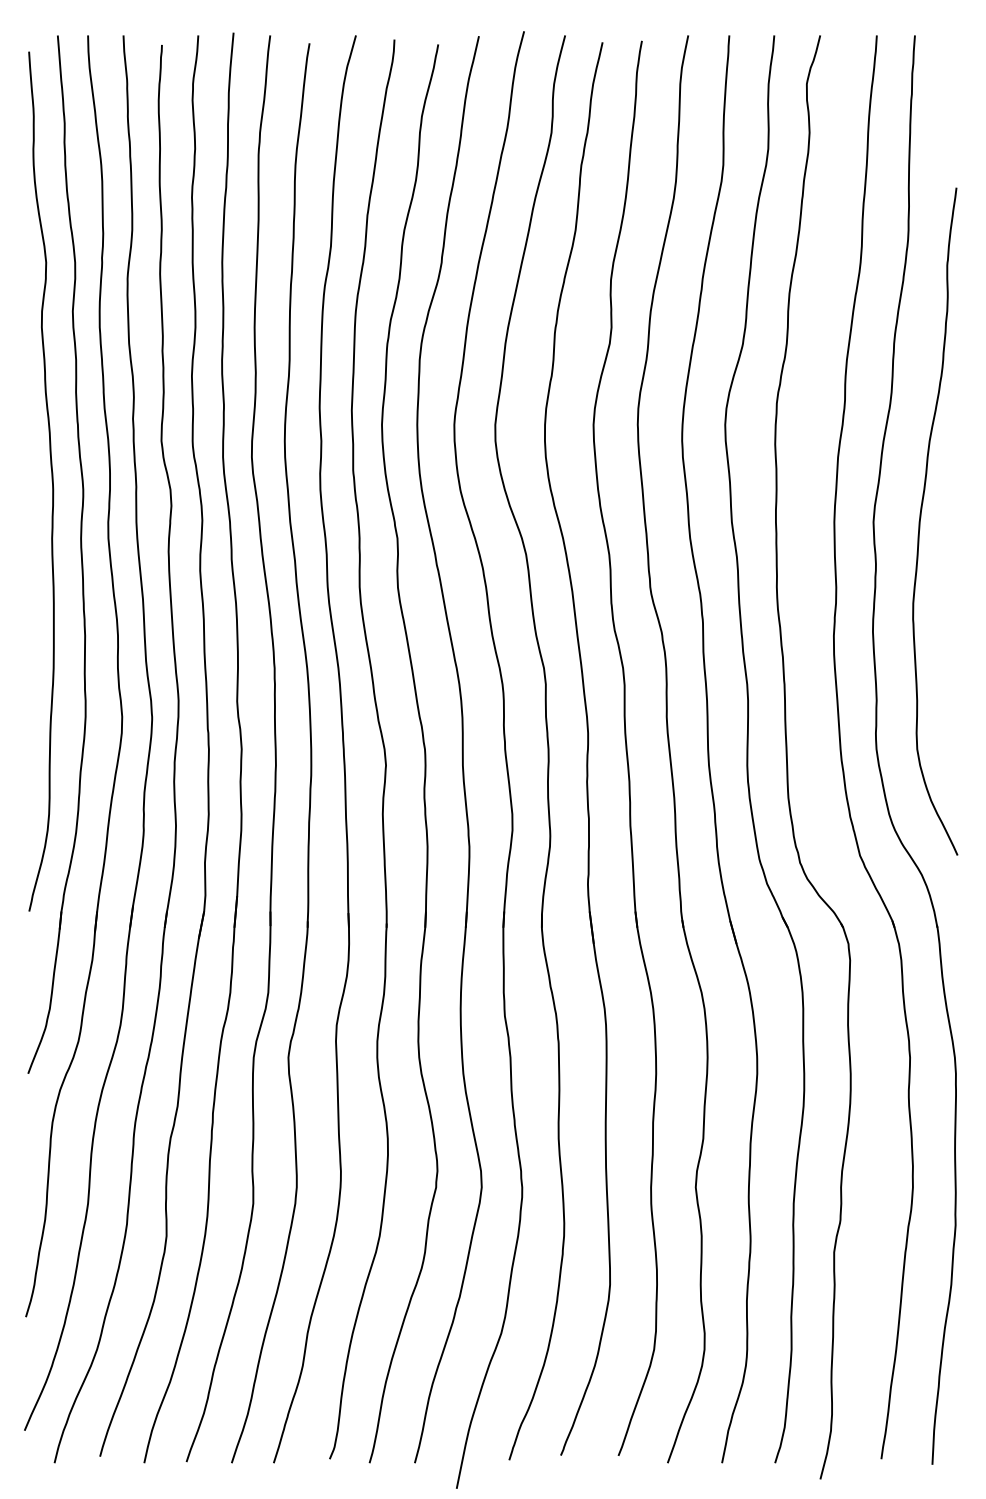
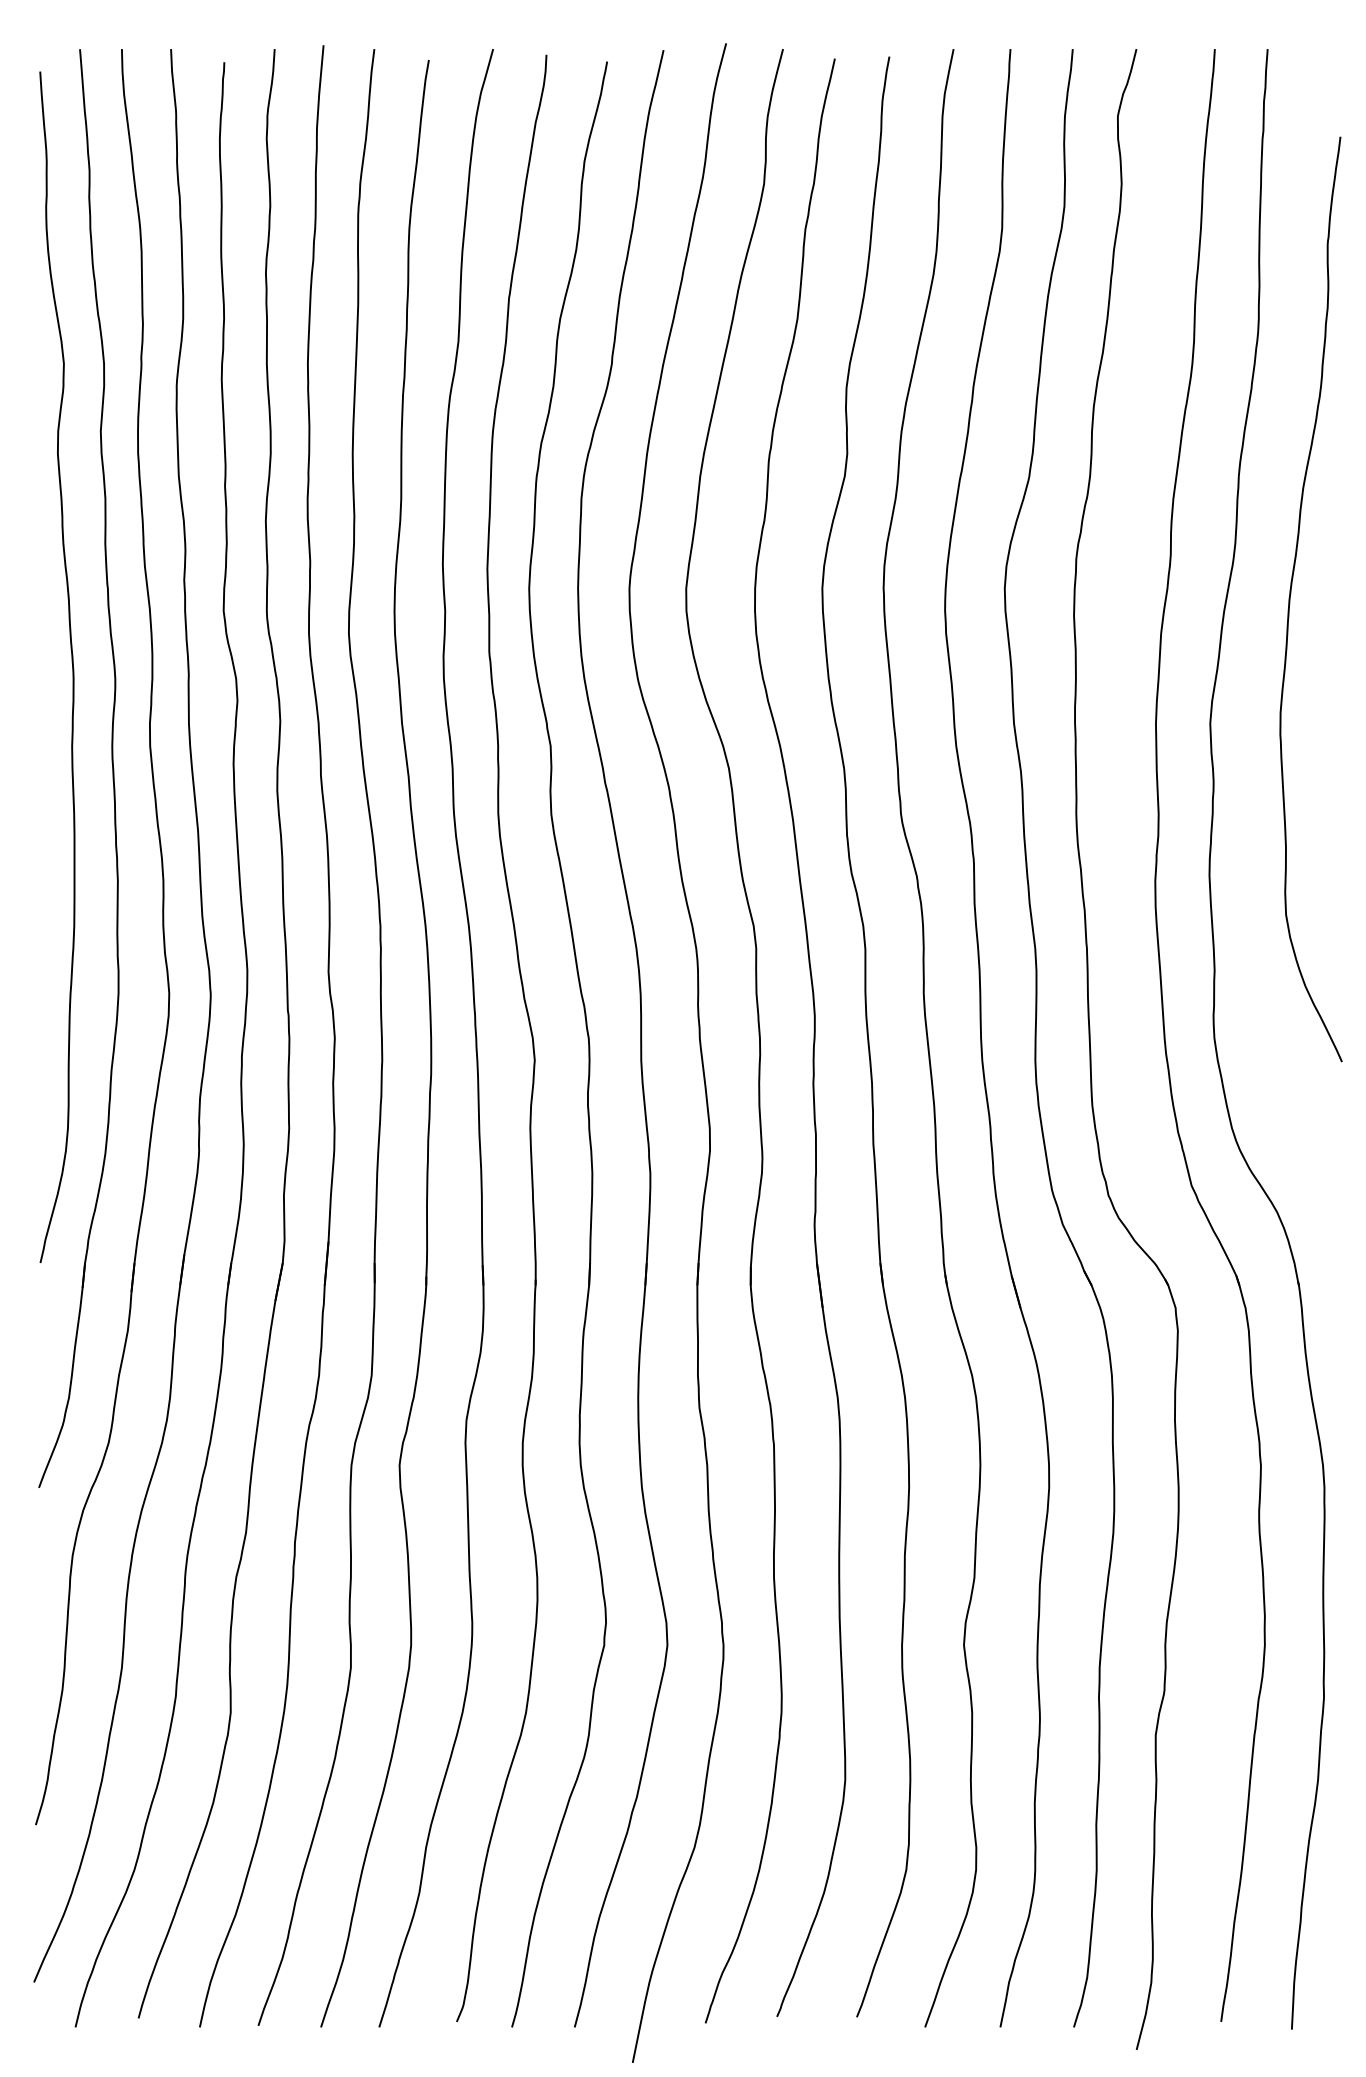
curve: (921, 517) -> (1291, 593), moved

